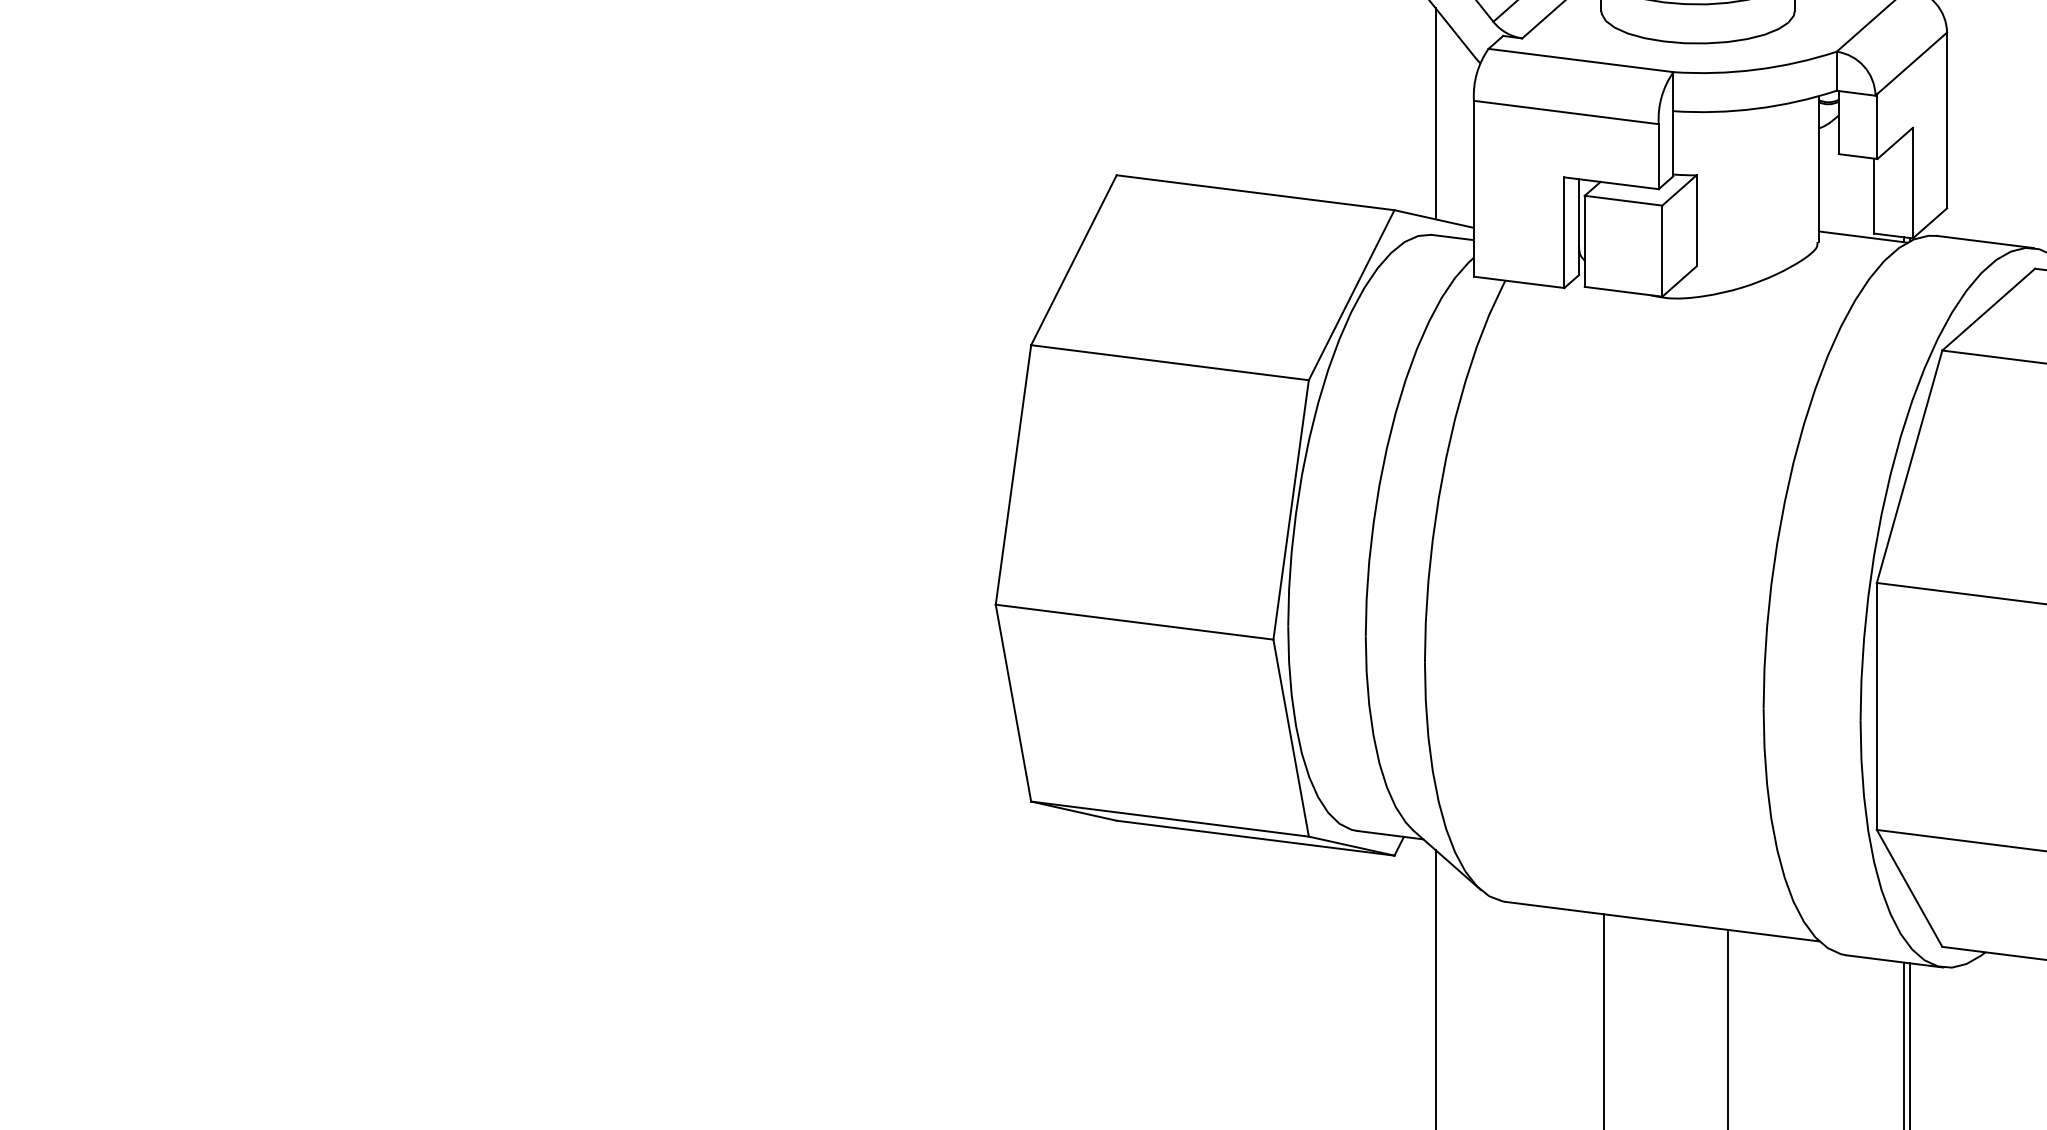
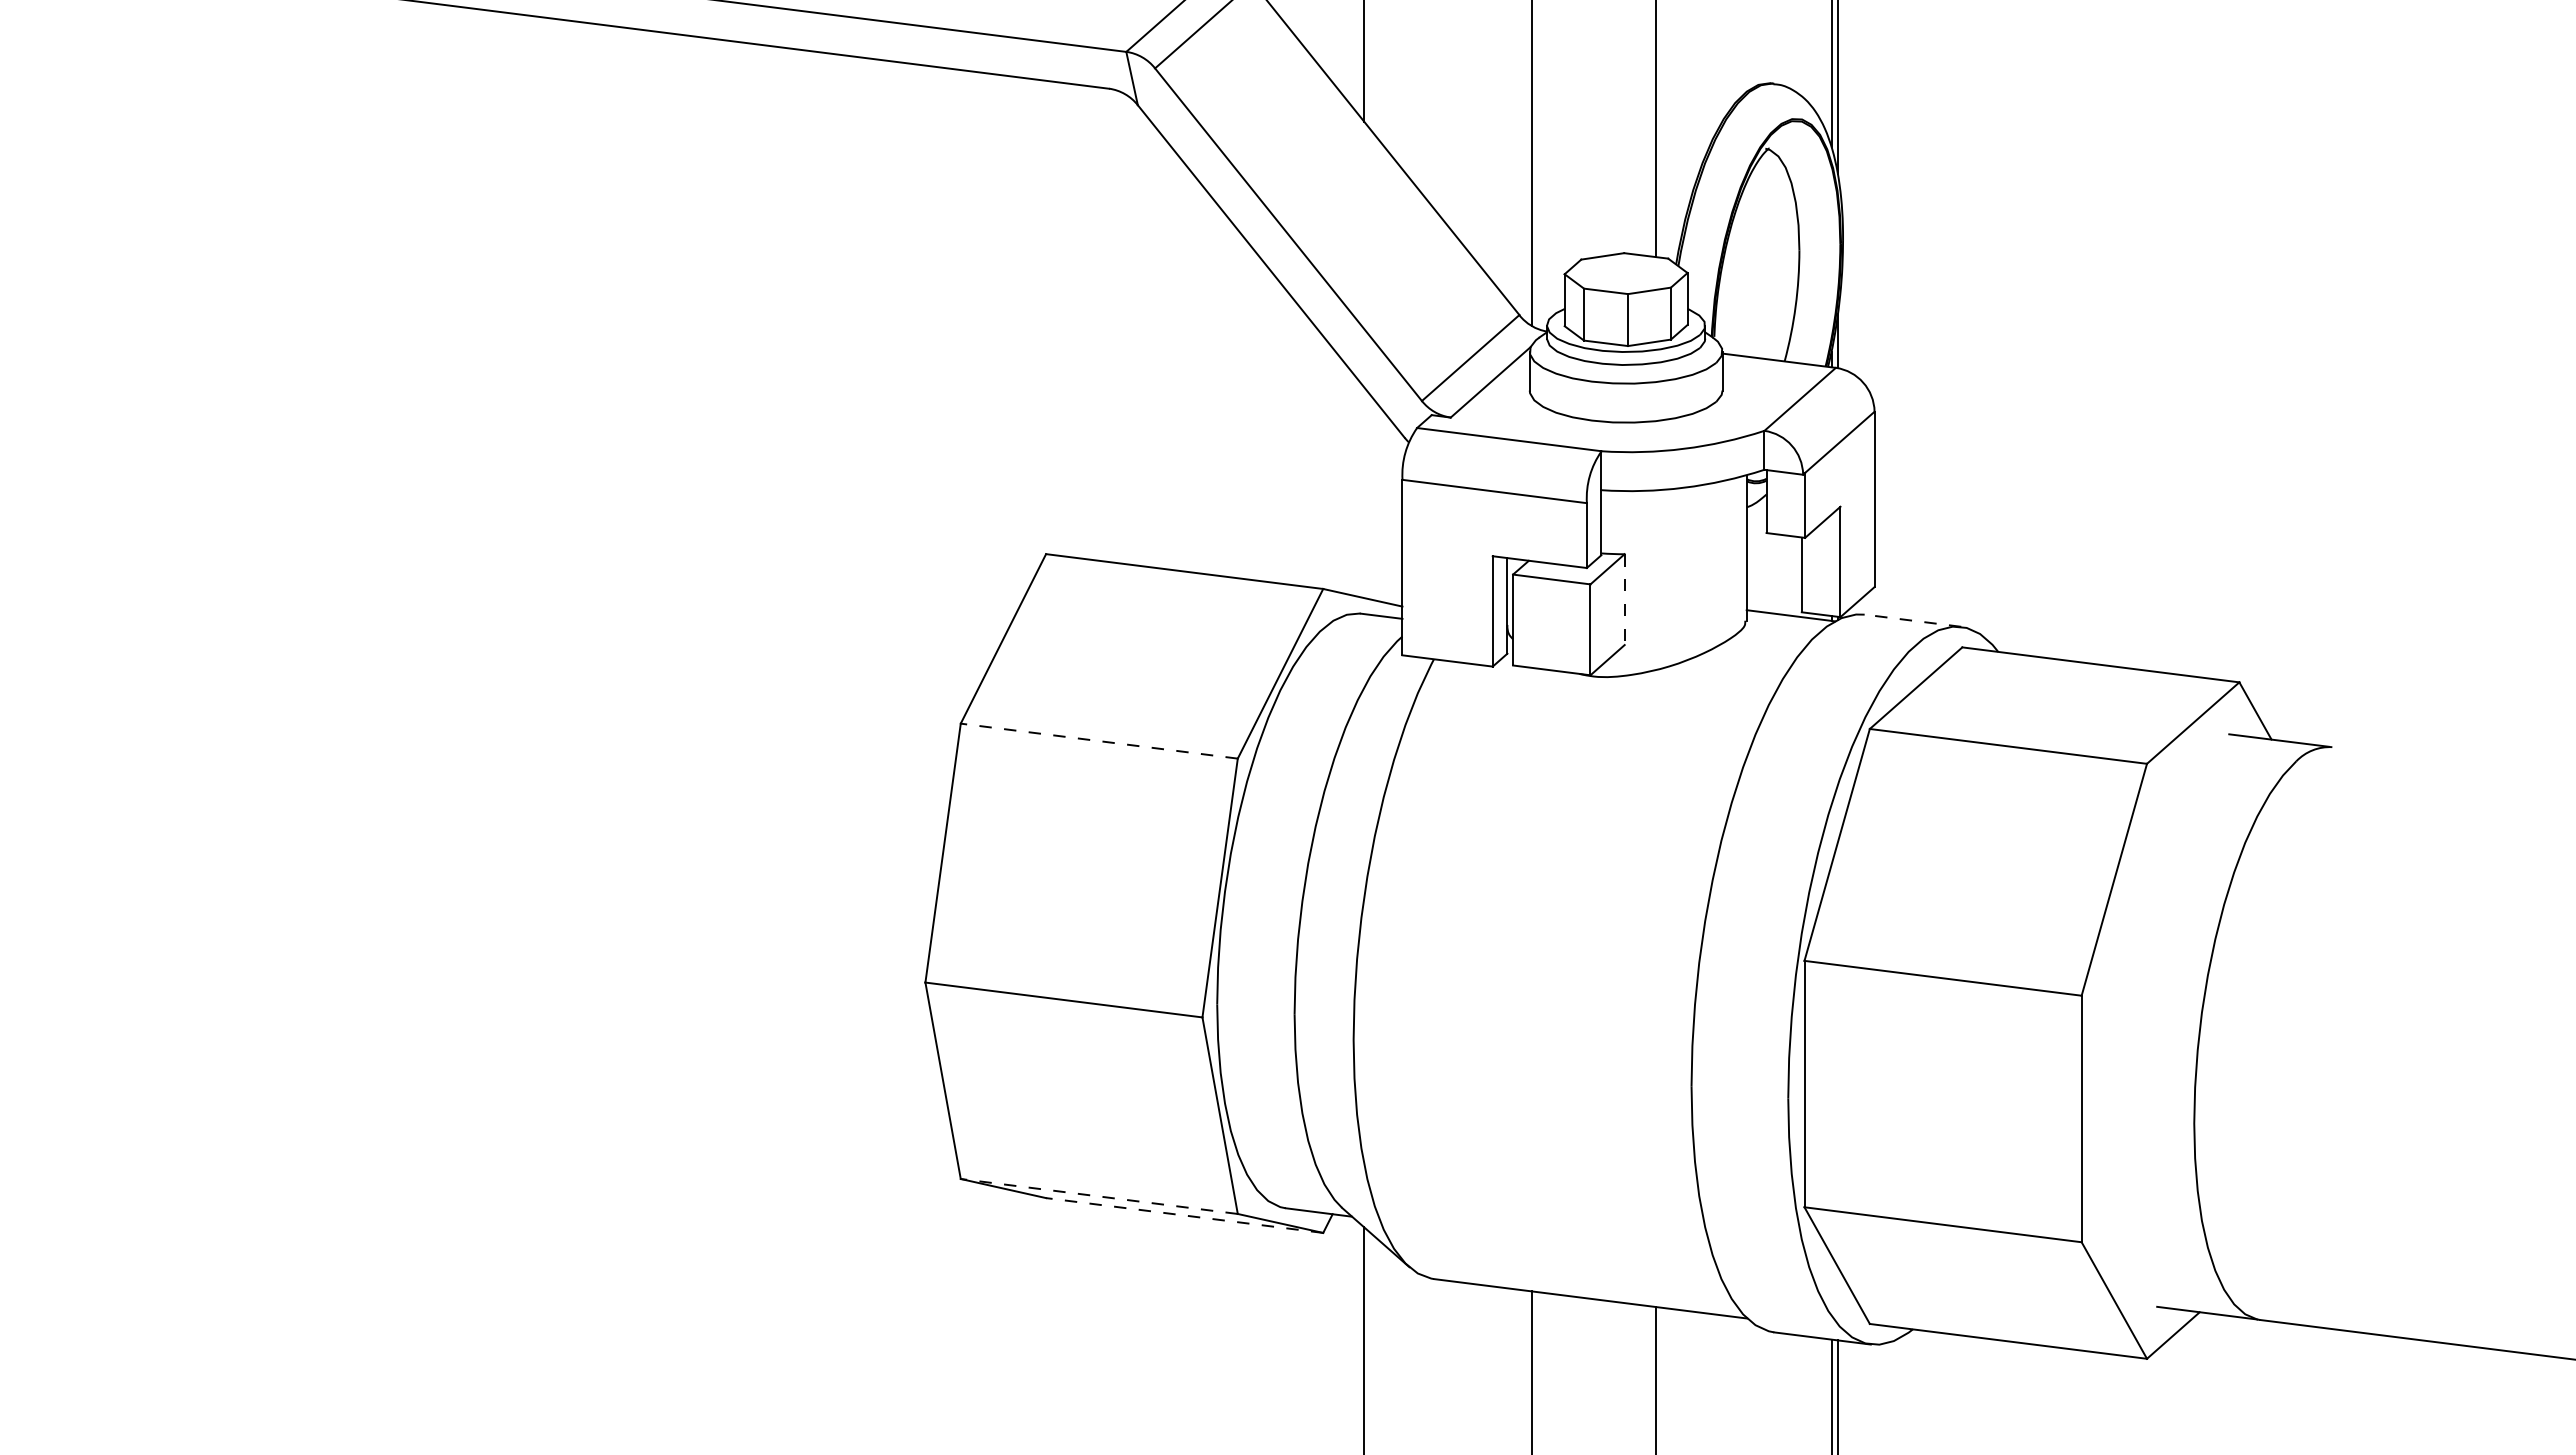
line: (1435, 113) -> (1364, 492), removed
line: (1696, 221) -> (1624, 600), solid -> dashed
line: (1985, 241) -> (1912, 620), solid -> dashed
line: (1170, 363) -> (1099, 741), solid -> dashed
line: (1170, 819) -> (1099, 1196), solid -> dashed
line: (1255, 838) -> (1184, 1215), solid -> dashed

